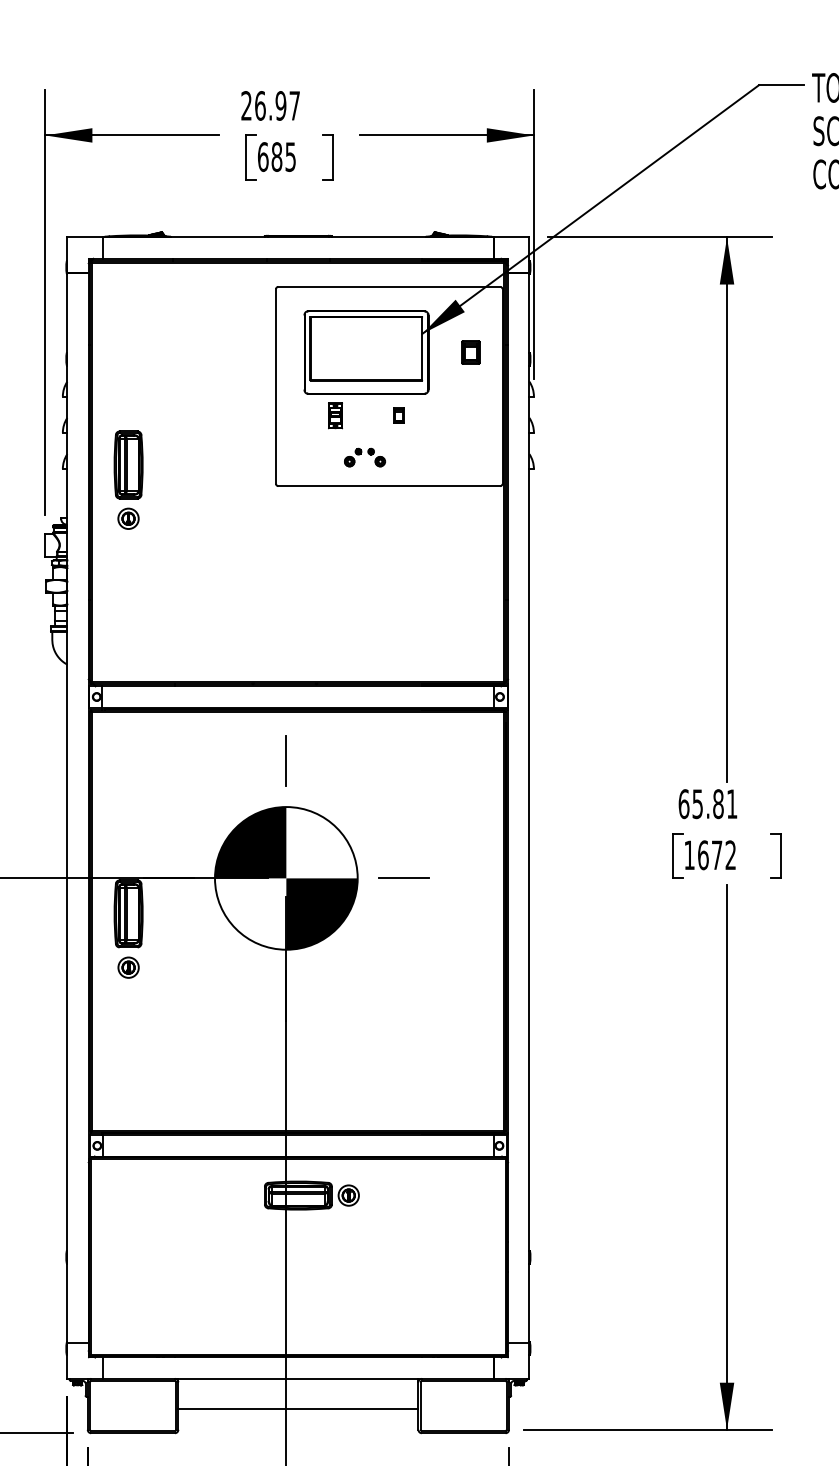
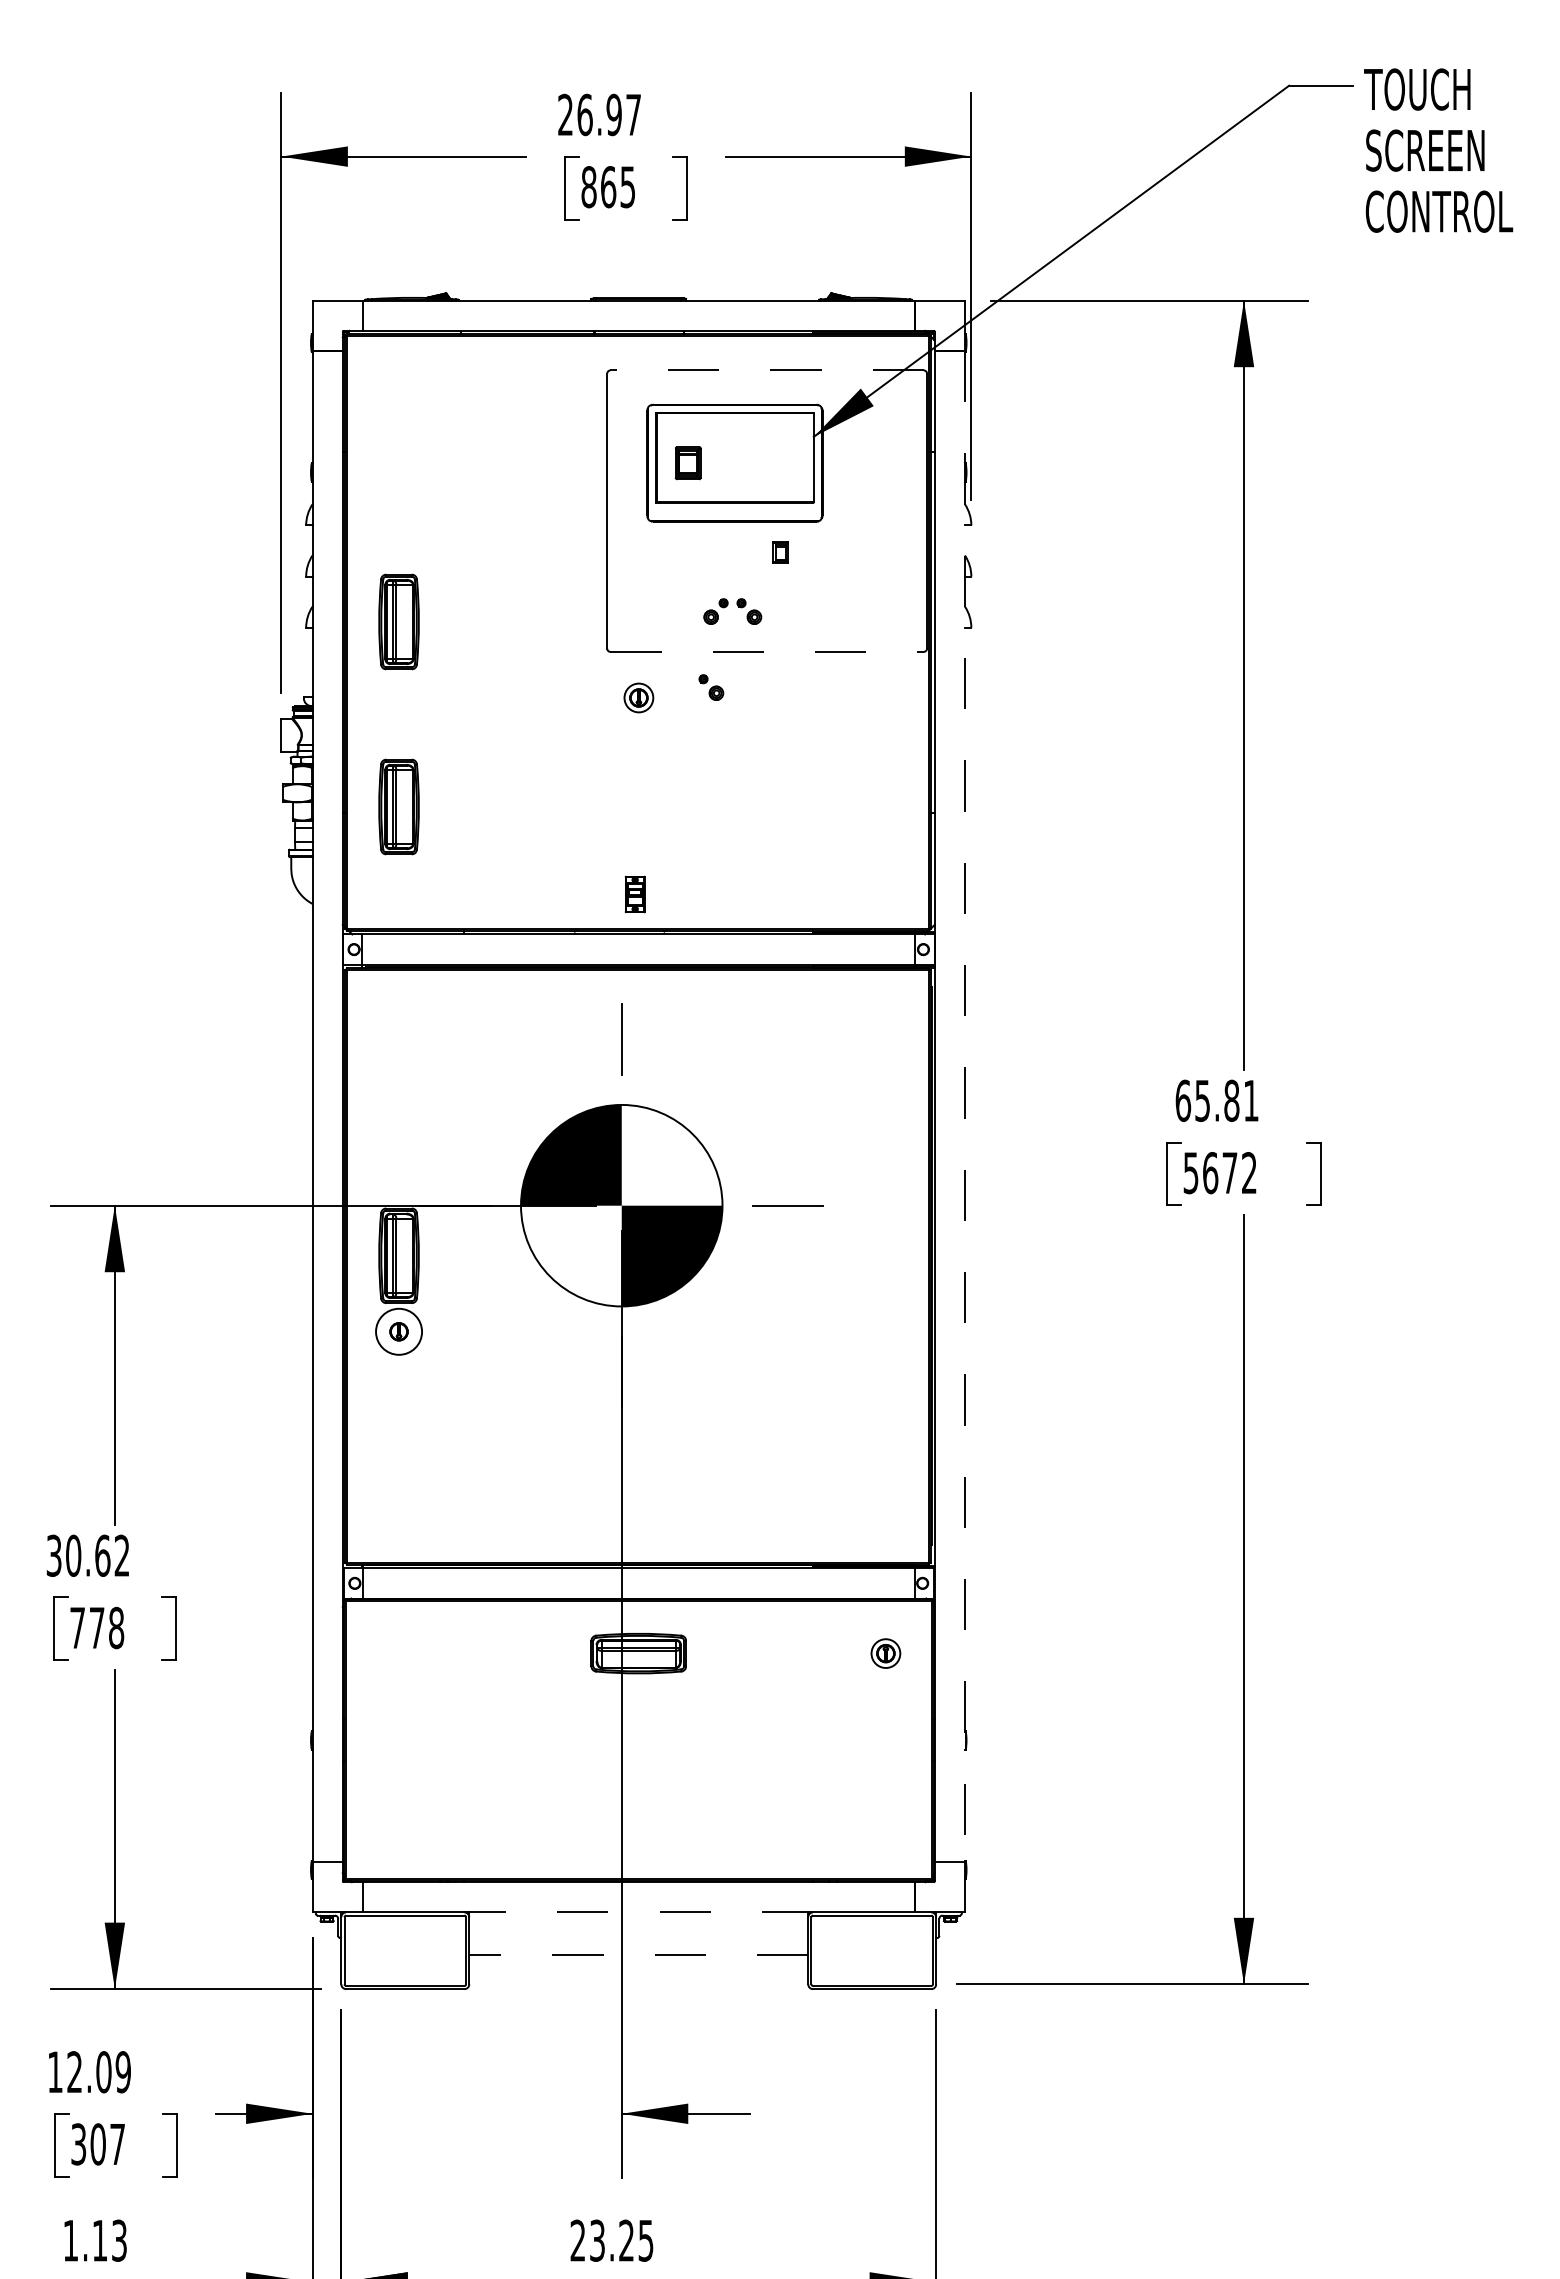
text: (269, 157) -> (598, 187), 685 -> 865
line: (389, 286) -> (767, 370), solid -> dashed
part: (470, 352) -> (687, 463), moved
part: (335, 415) -> (634, 894), moved
line: (389, 485) -> (767, 651), solid -> dashed
part: (349, 511) -> (711, 687), added
part: (128, 518) -> (638, 697), moved
part: (128, 595) -> (398, 806), added
line: (529, 808) -> (964, 1106), solid -> dashed
text: (689, 855) -> (1190, 1173), 1672 -> 5672
circle: (128, 967) -> (398, 1331), size x1.6
part: (348, 1195) -> (885, 1653), moved
line: (298, 1378) -> (638, 1912), solid -> dashed
line: (298, 1408) -> (638, 1954), solid -> dashed

